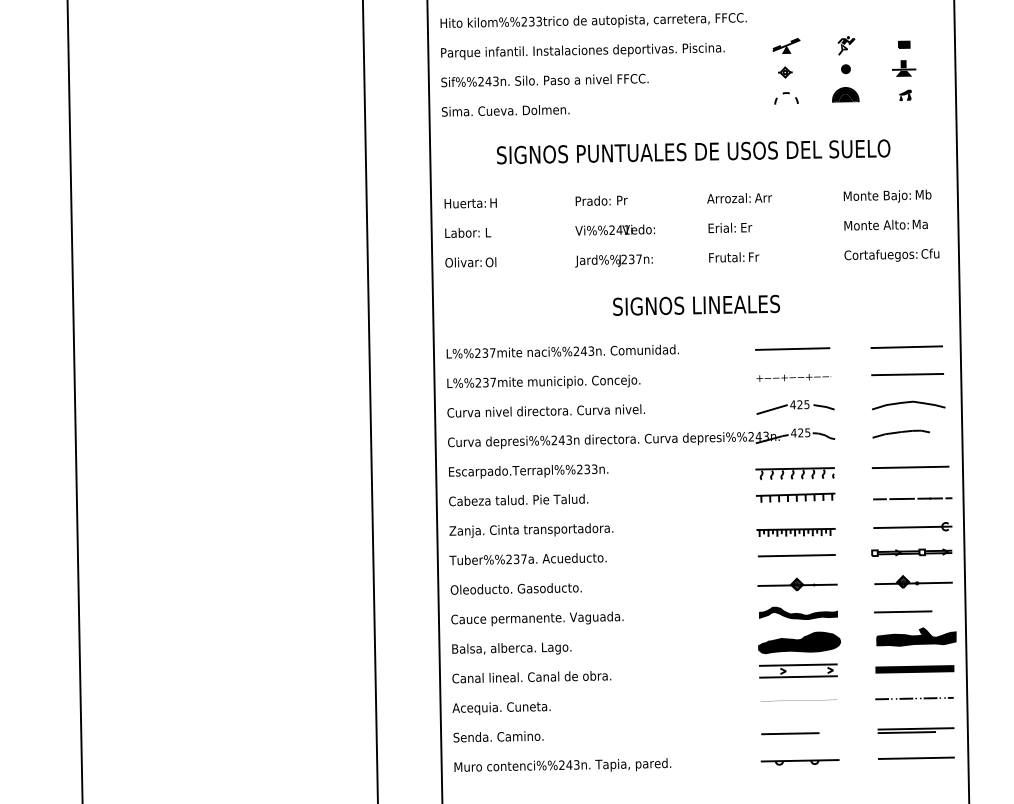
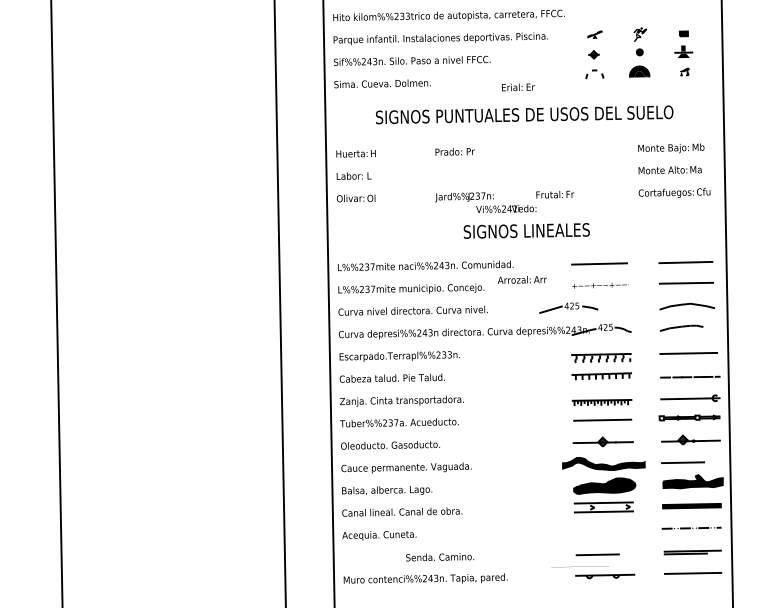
part: (786, 45) -> (594, 34), size x0.7
text: (739, 197) -> (522, 279), moved
text: (730, 228) -> (518, 87), moved
text: (615, 229) -> (506, 208), moved
part: (795, 406) -> (568, 307), moved
part: (797, 612) -> (603, 463), size x1.4
part: (797, 700) -> (579, 566), moved
text: (499, 737) -> (440, 557), moved

